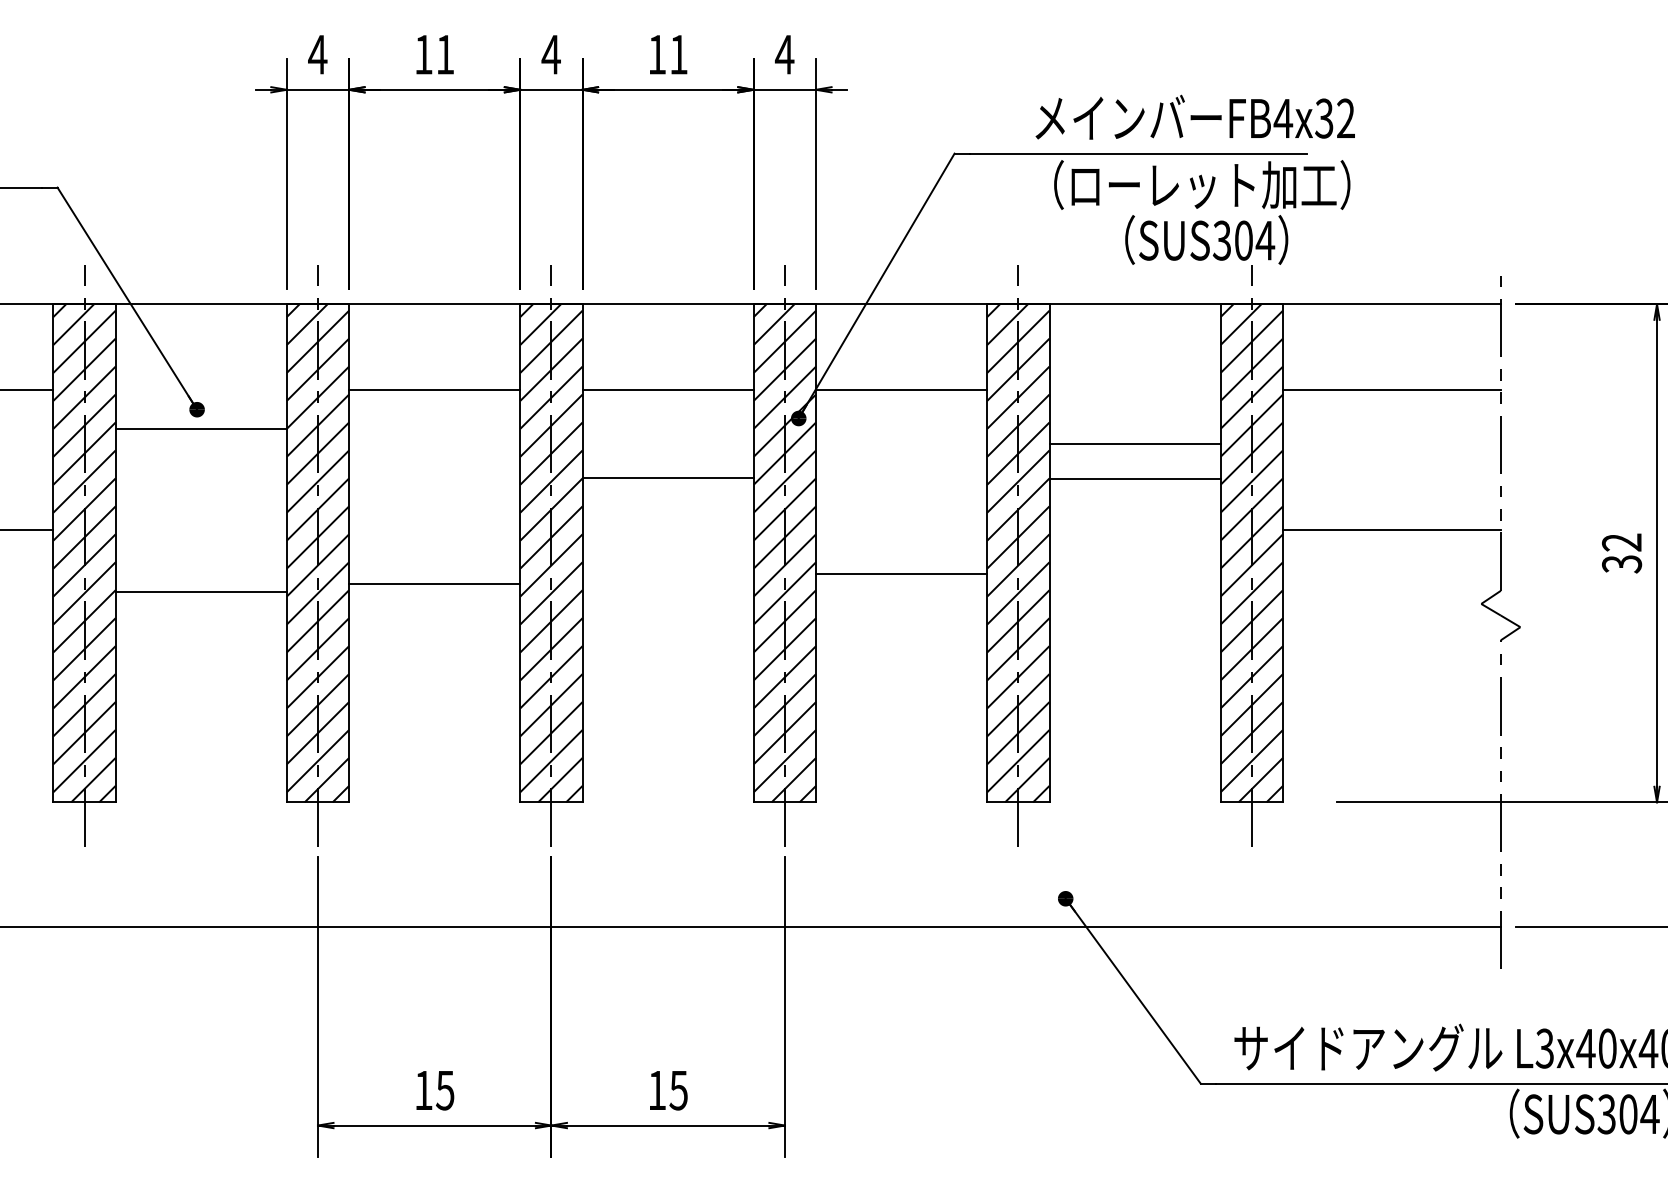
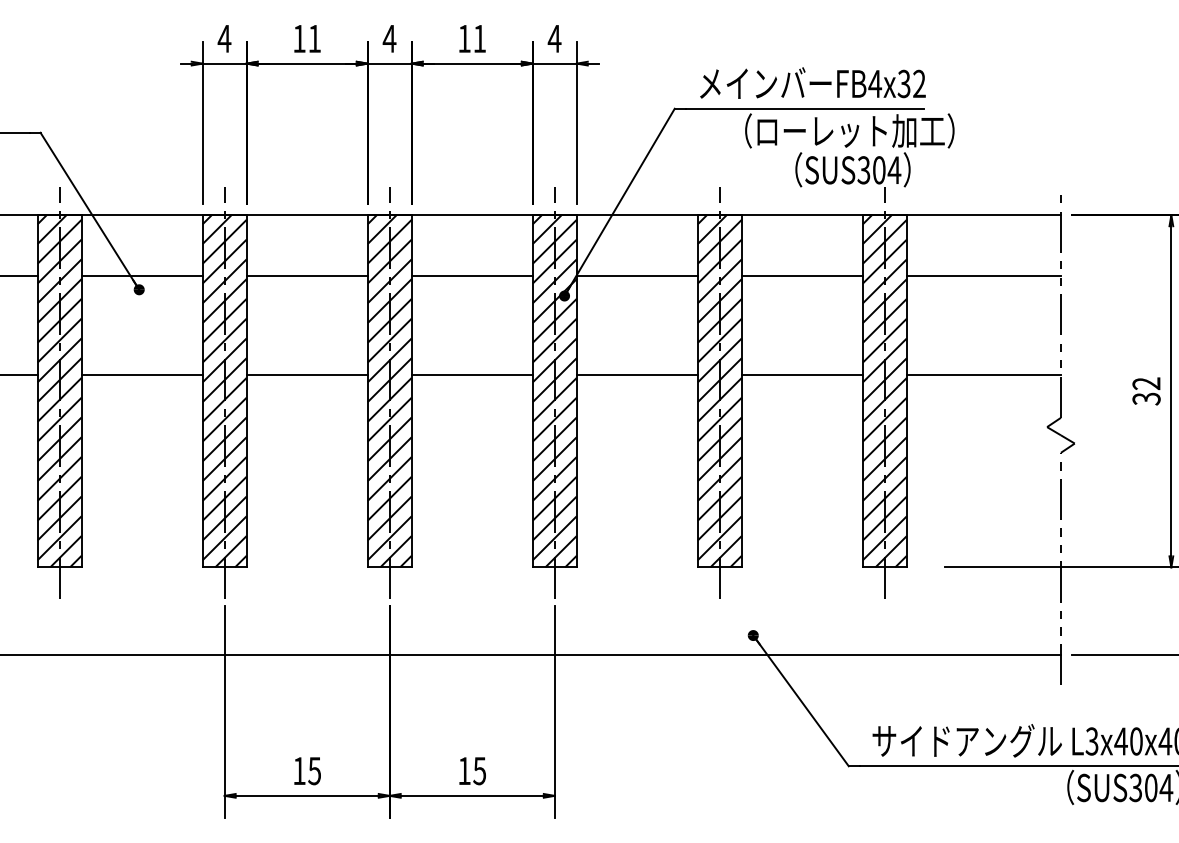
text: (1194, 116) -> (812, 82), moved
line: (200, 429) -> (141, 275), moved
line: (1133, 443) -> (801, 275), moved
line: (667, 477) -> (471, 374), moved
line: (1133, 478) -> (801, 374), moved
line: (900, 573) -> (636, 374), moved
line: (433, 583) -> (306, 374), moved
line: (200, 591) -> (141, 374), moved

